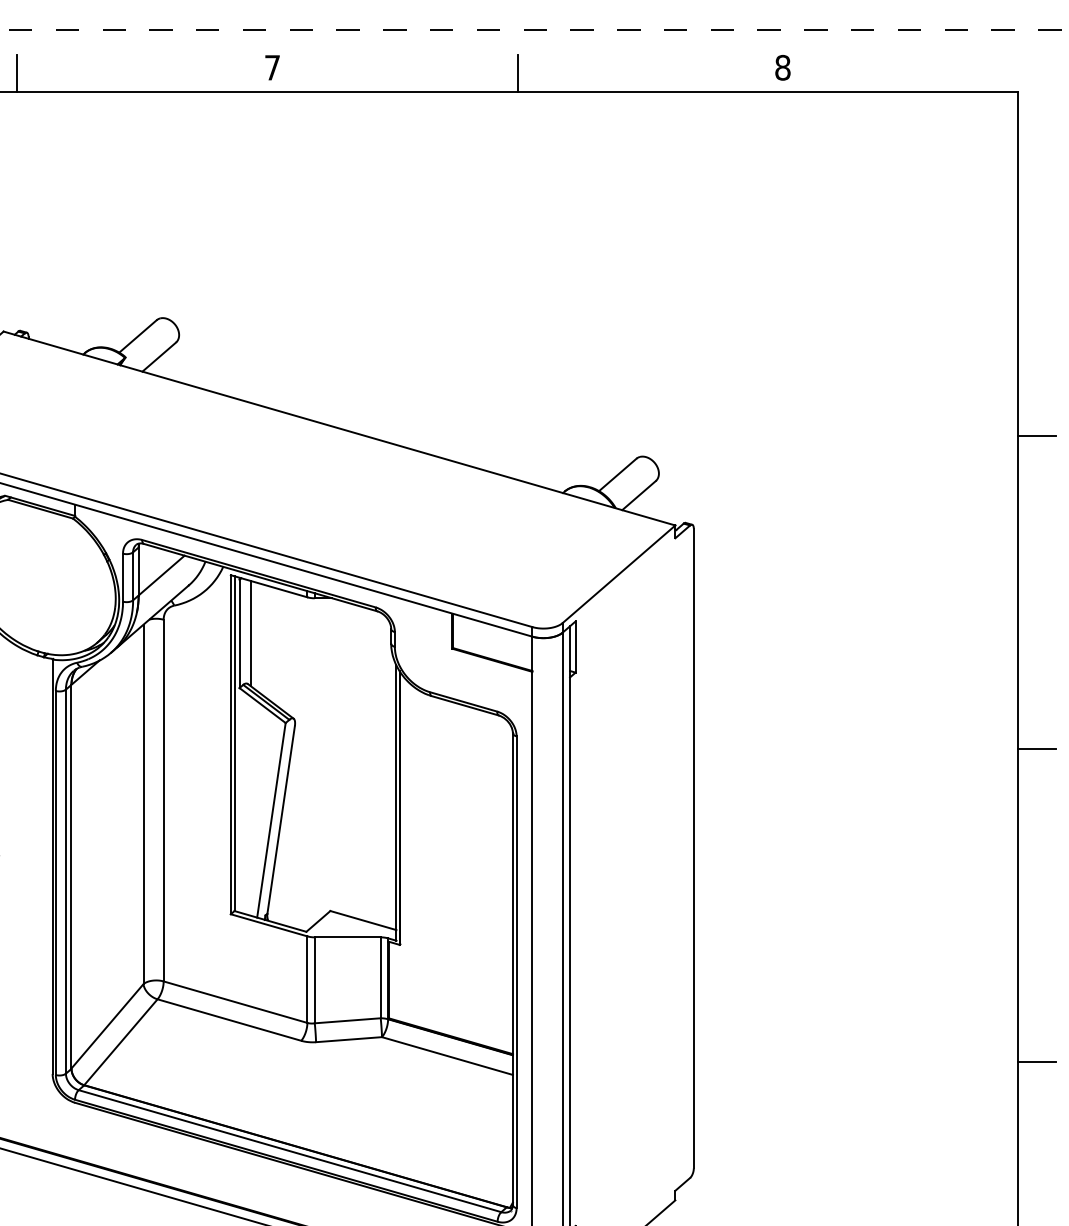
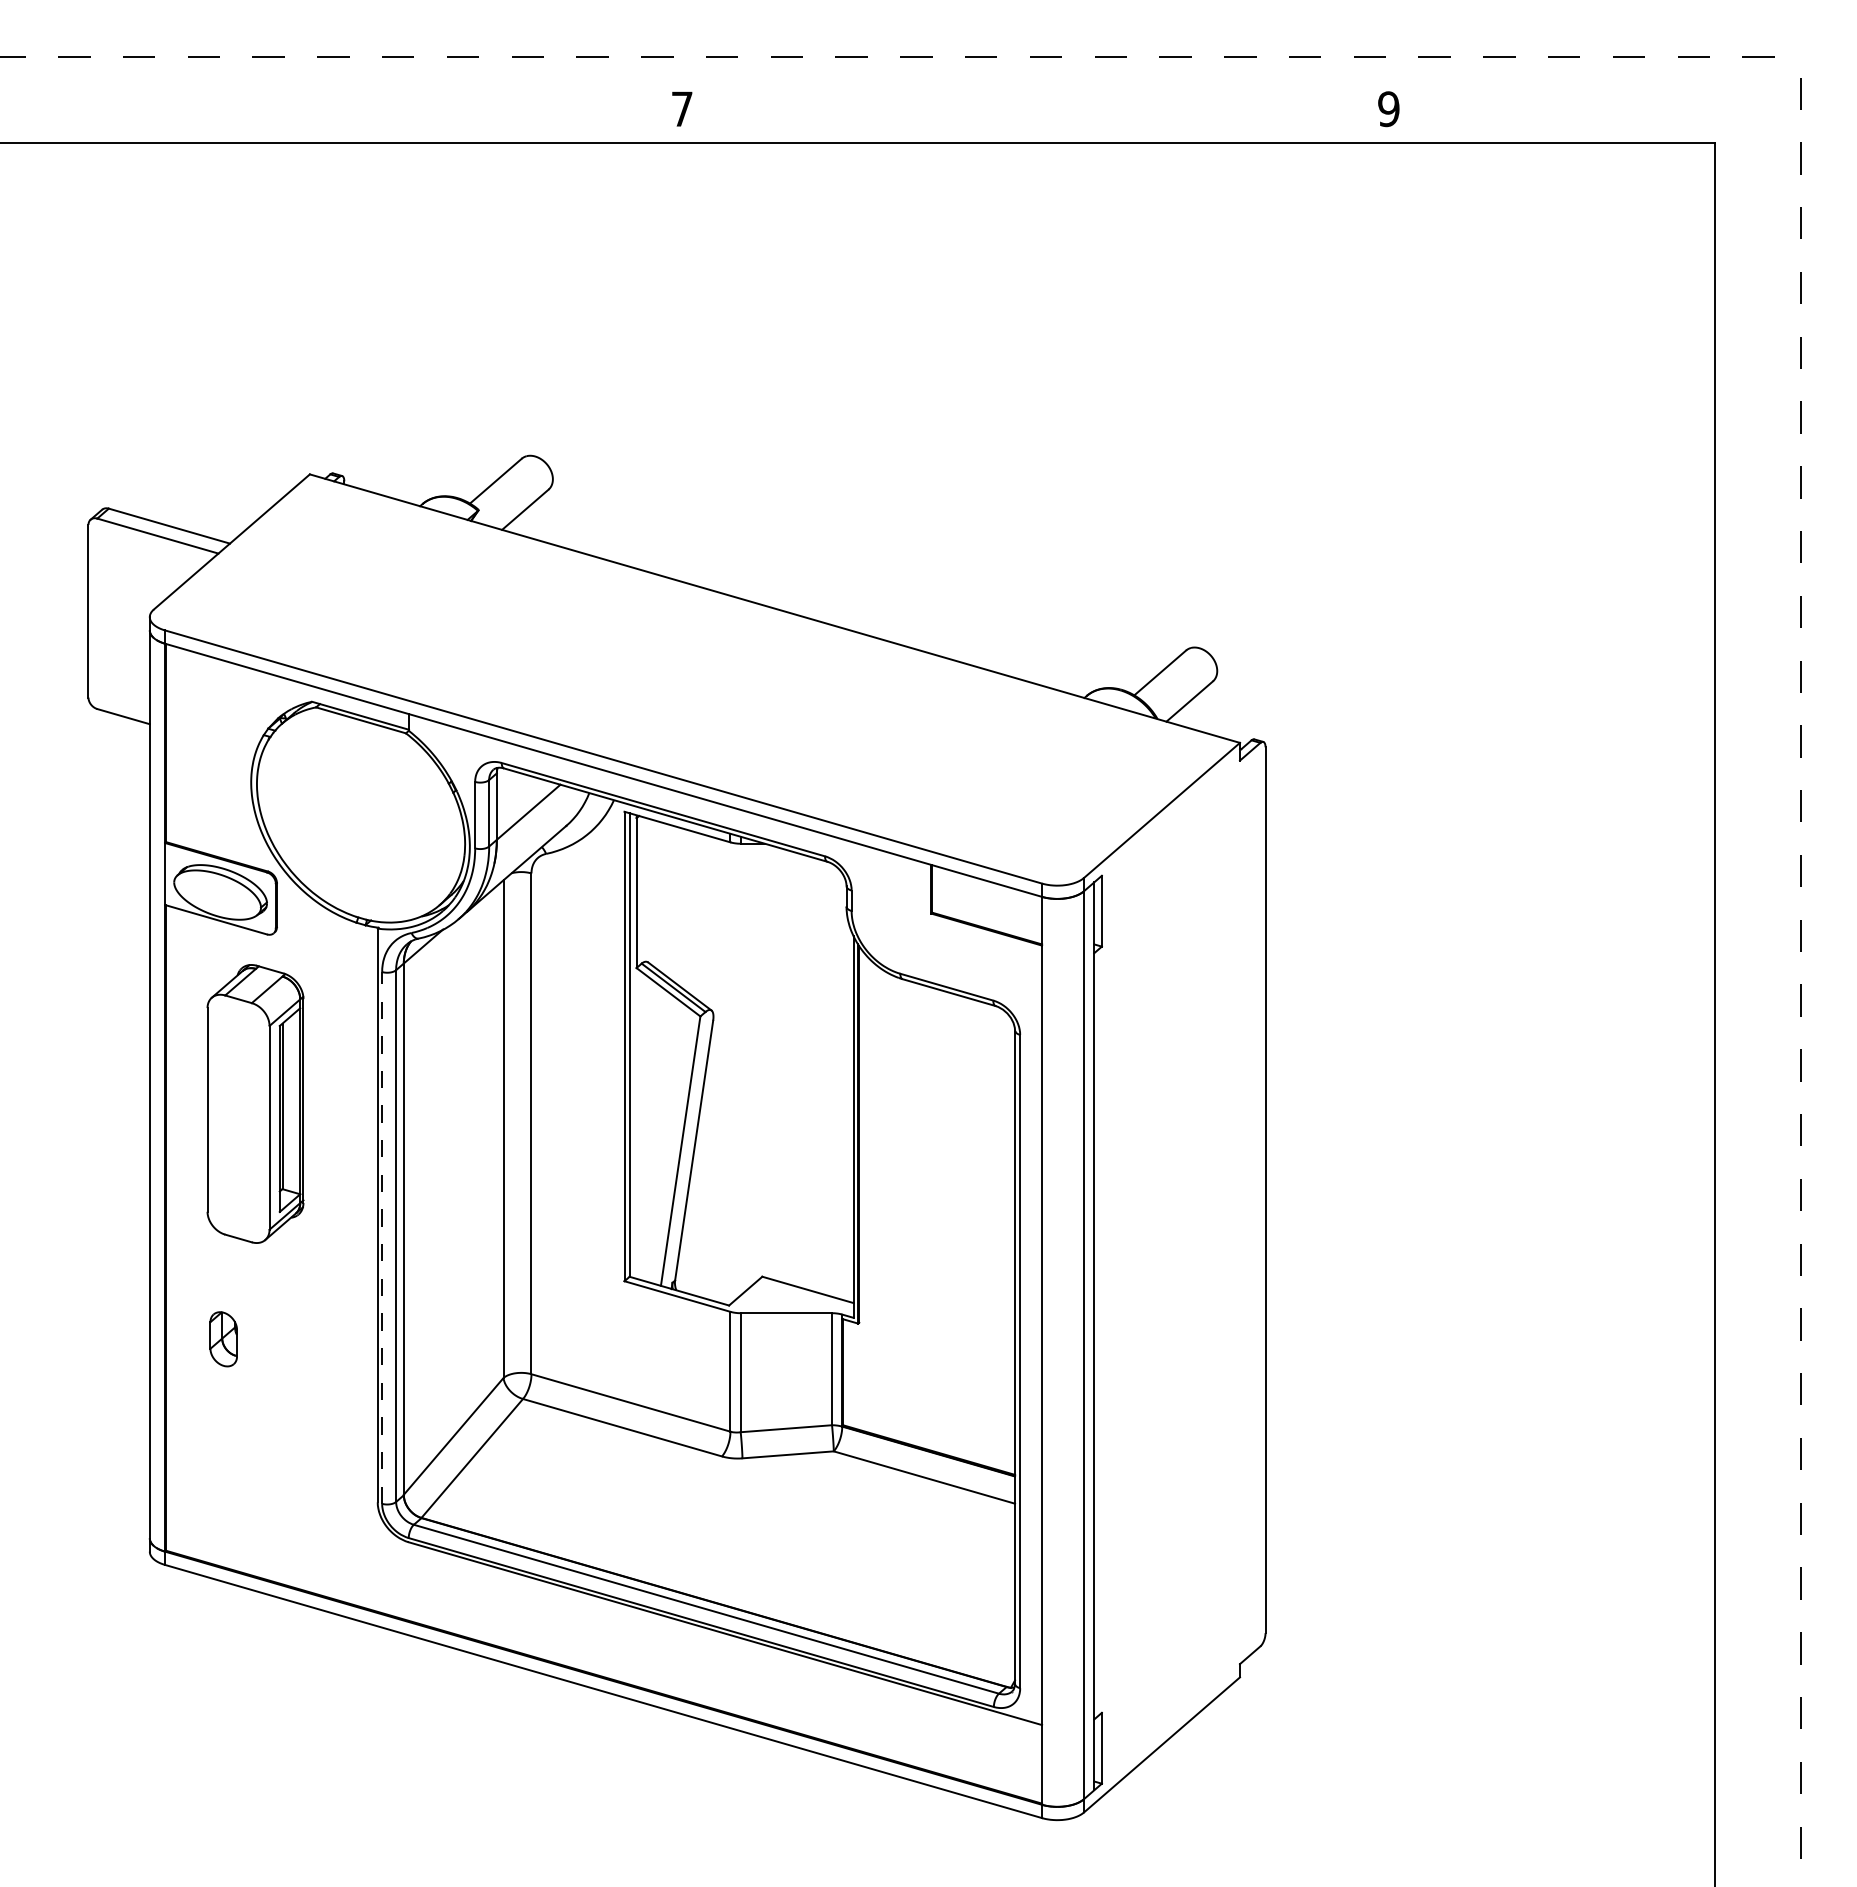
text: (782, 68) -> (1388, 109), 8 -> 9
line: (17, 73) -> (329, 117), removed
line: (517, 73) -> (1021, 117), removed
line: (1036, 436) -> (1740, 619), removed
line: (250, 633) -> (651, 892), removed
line: (1036, 749) -> (1740, 1052), removed
line: (56, 882) -> (382, 1237), solid -> dashed
line: (1036, 1061) -> (1740, 1485), removed

